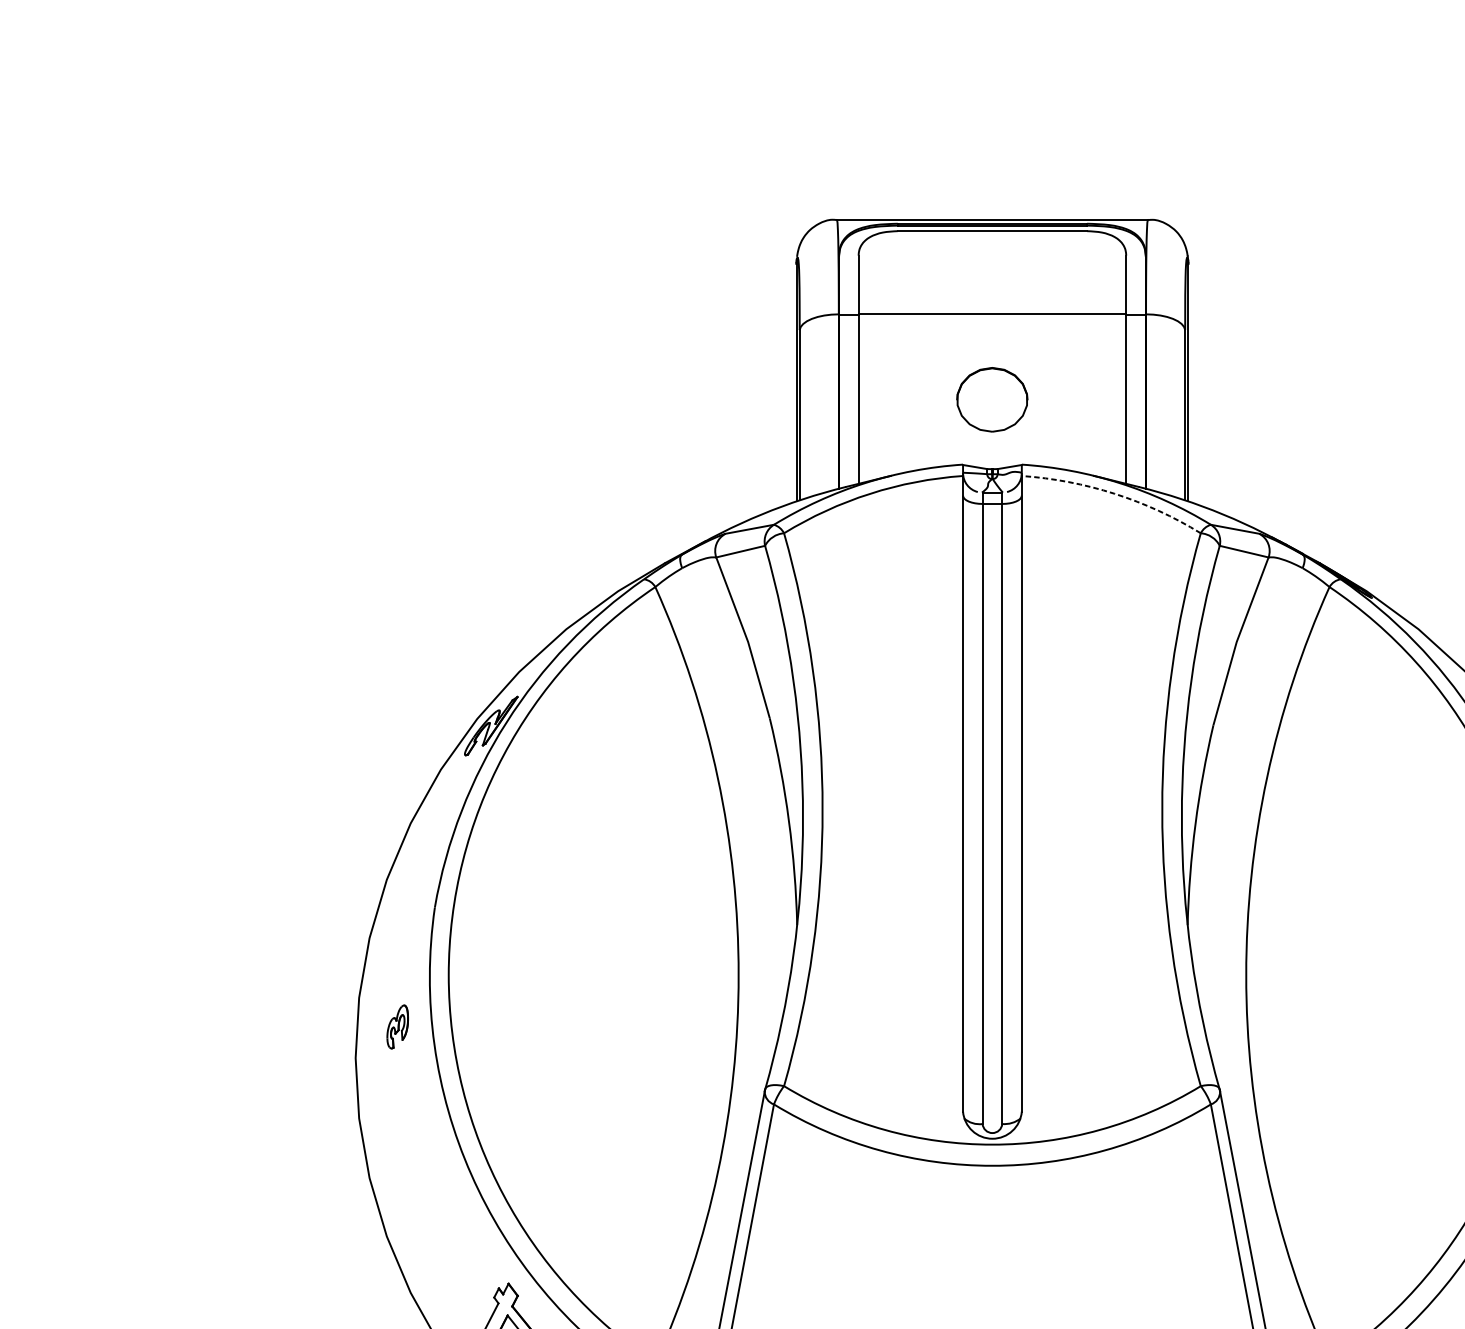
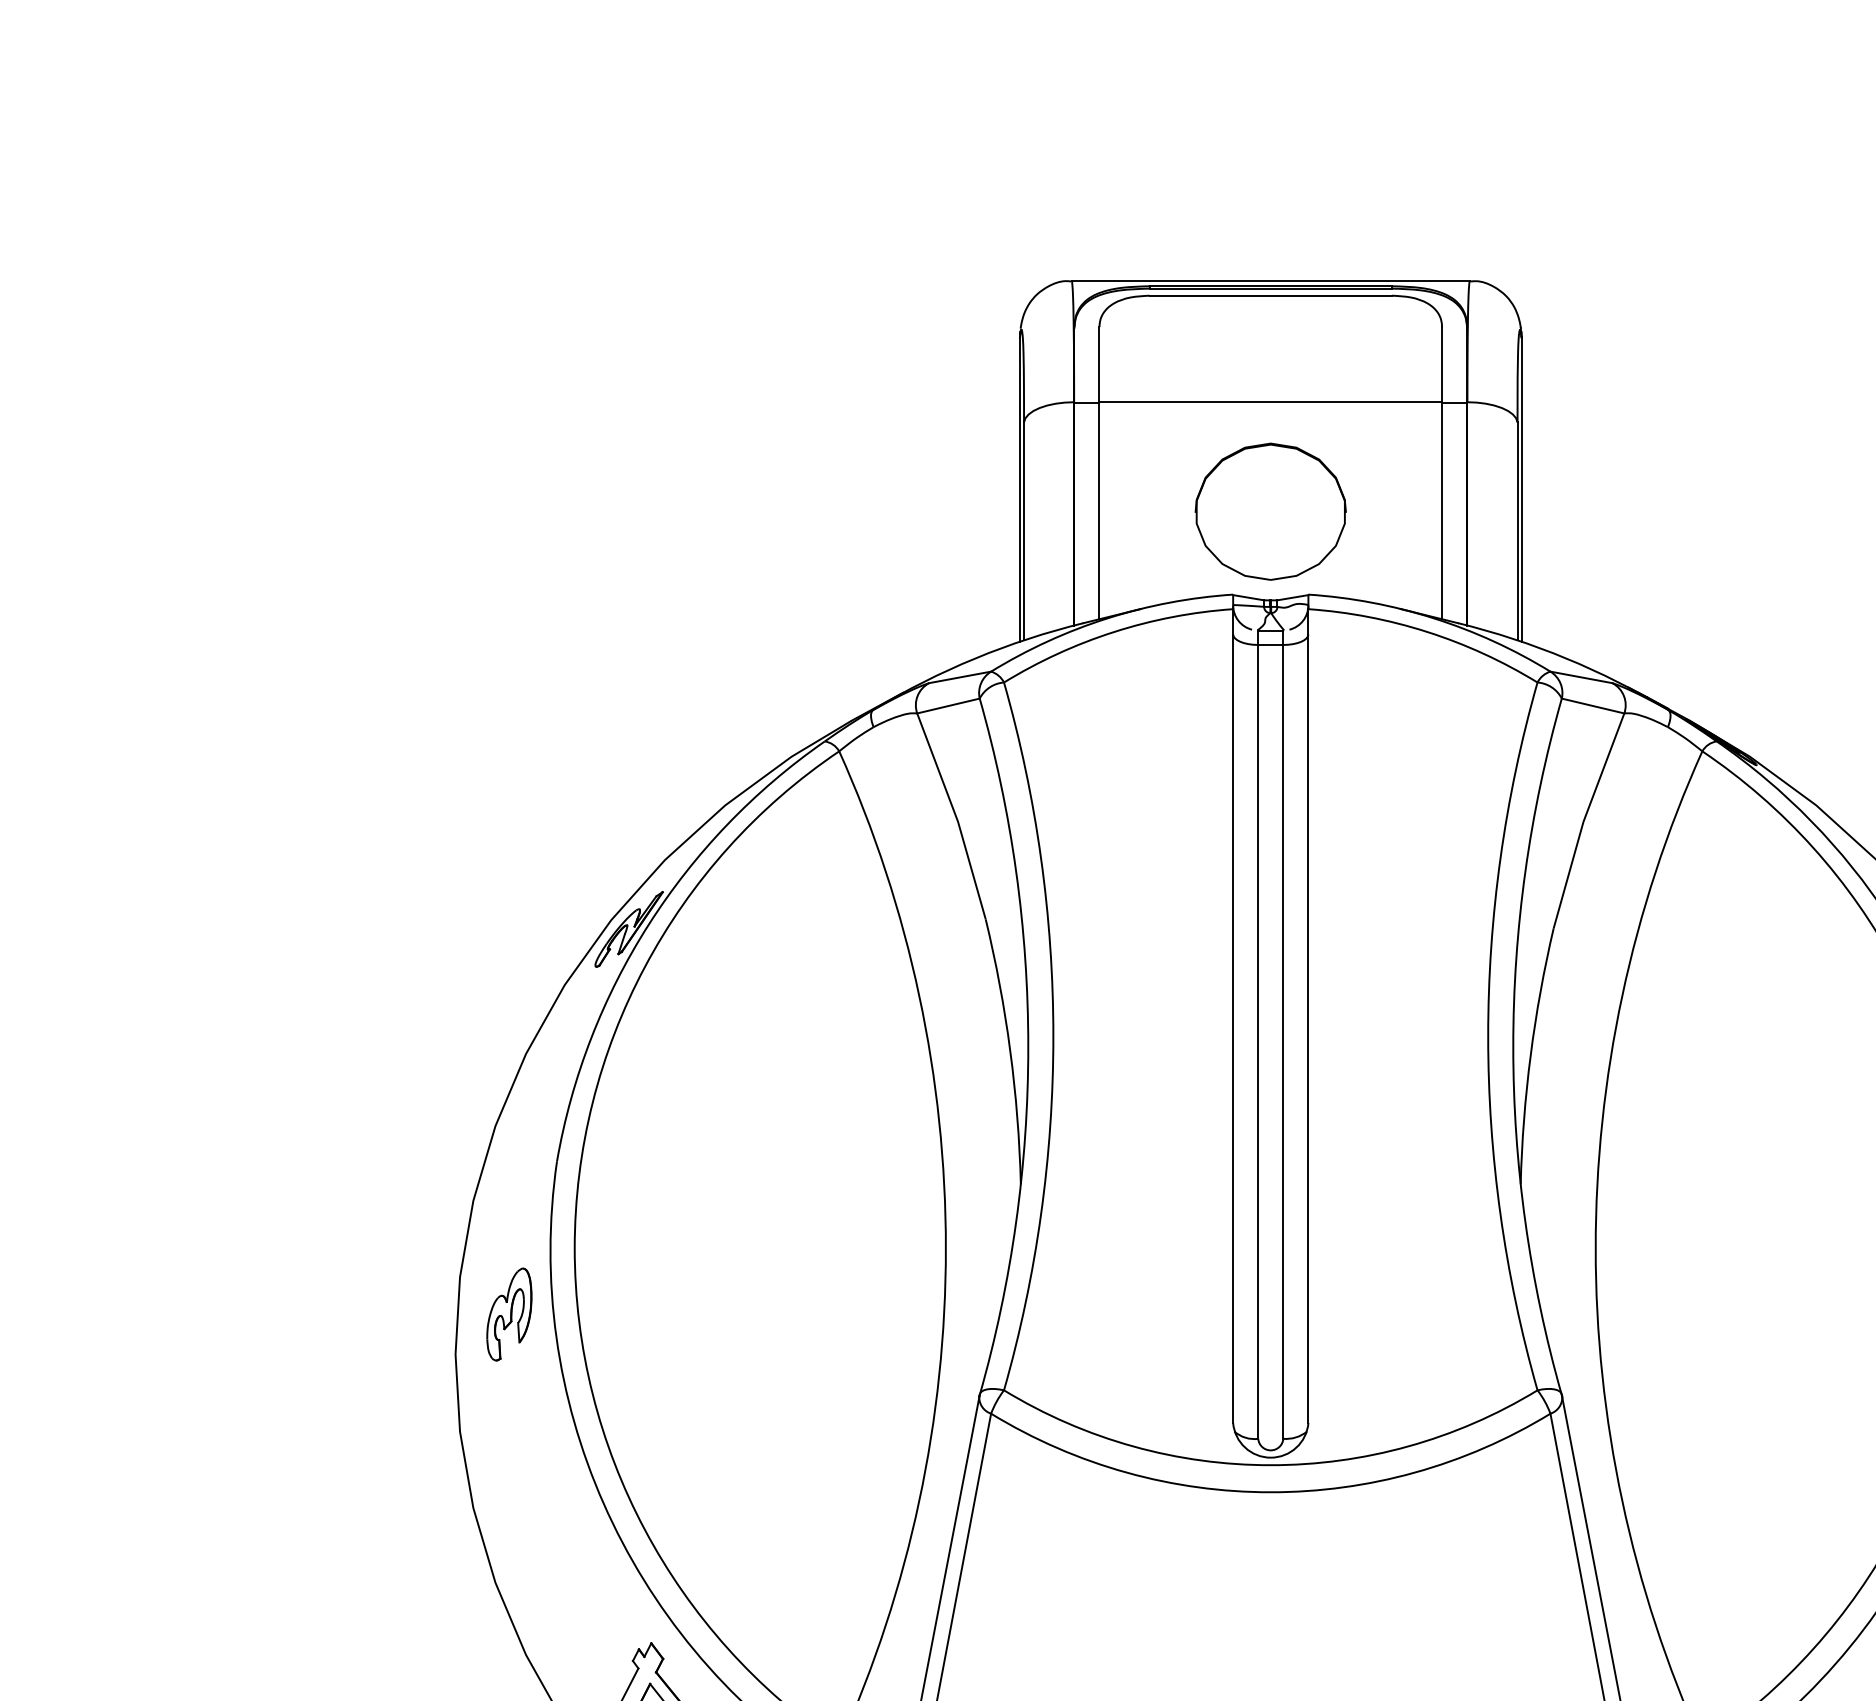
part: (992, 399) -> (1270, 511), size x1.67
arc: (1114, 494) -> (1427, 632), dashed -> solid
part: (397, 1026) -> (509, 1314), size x1.67

